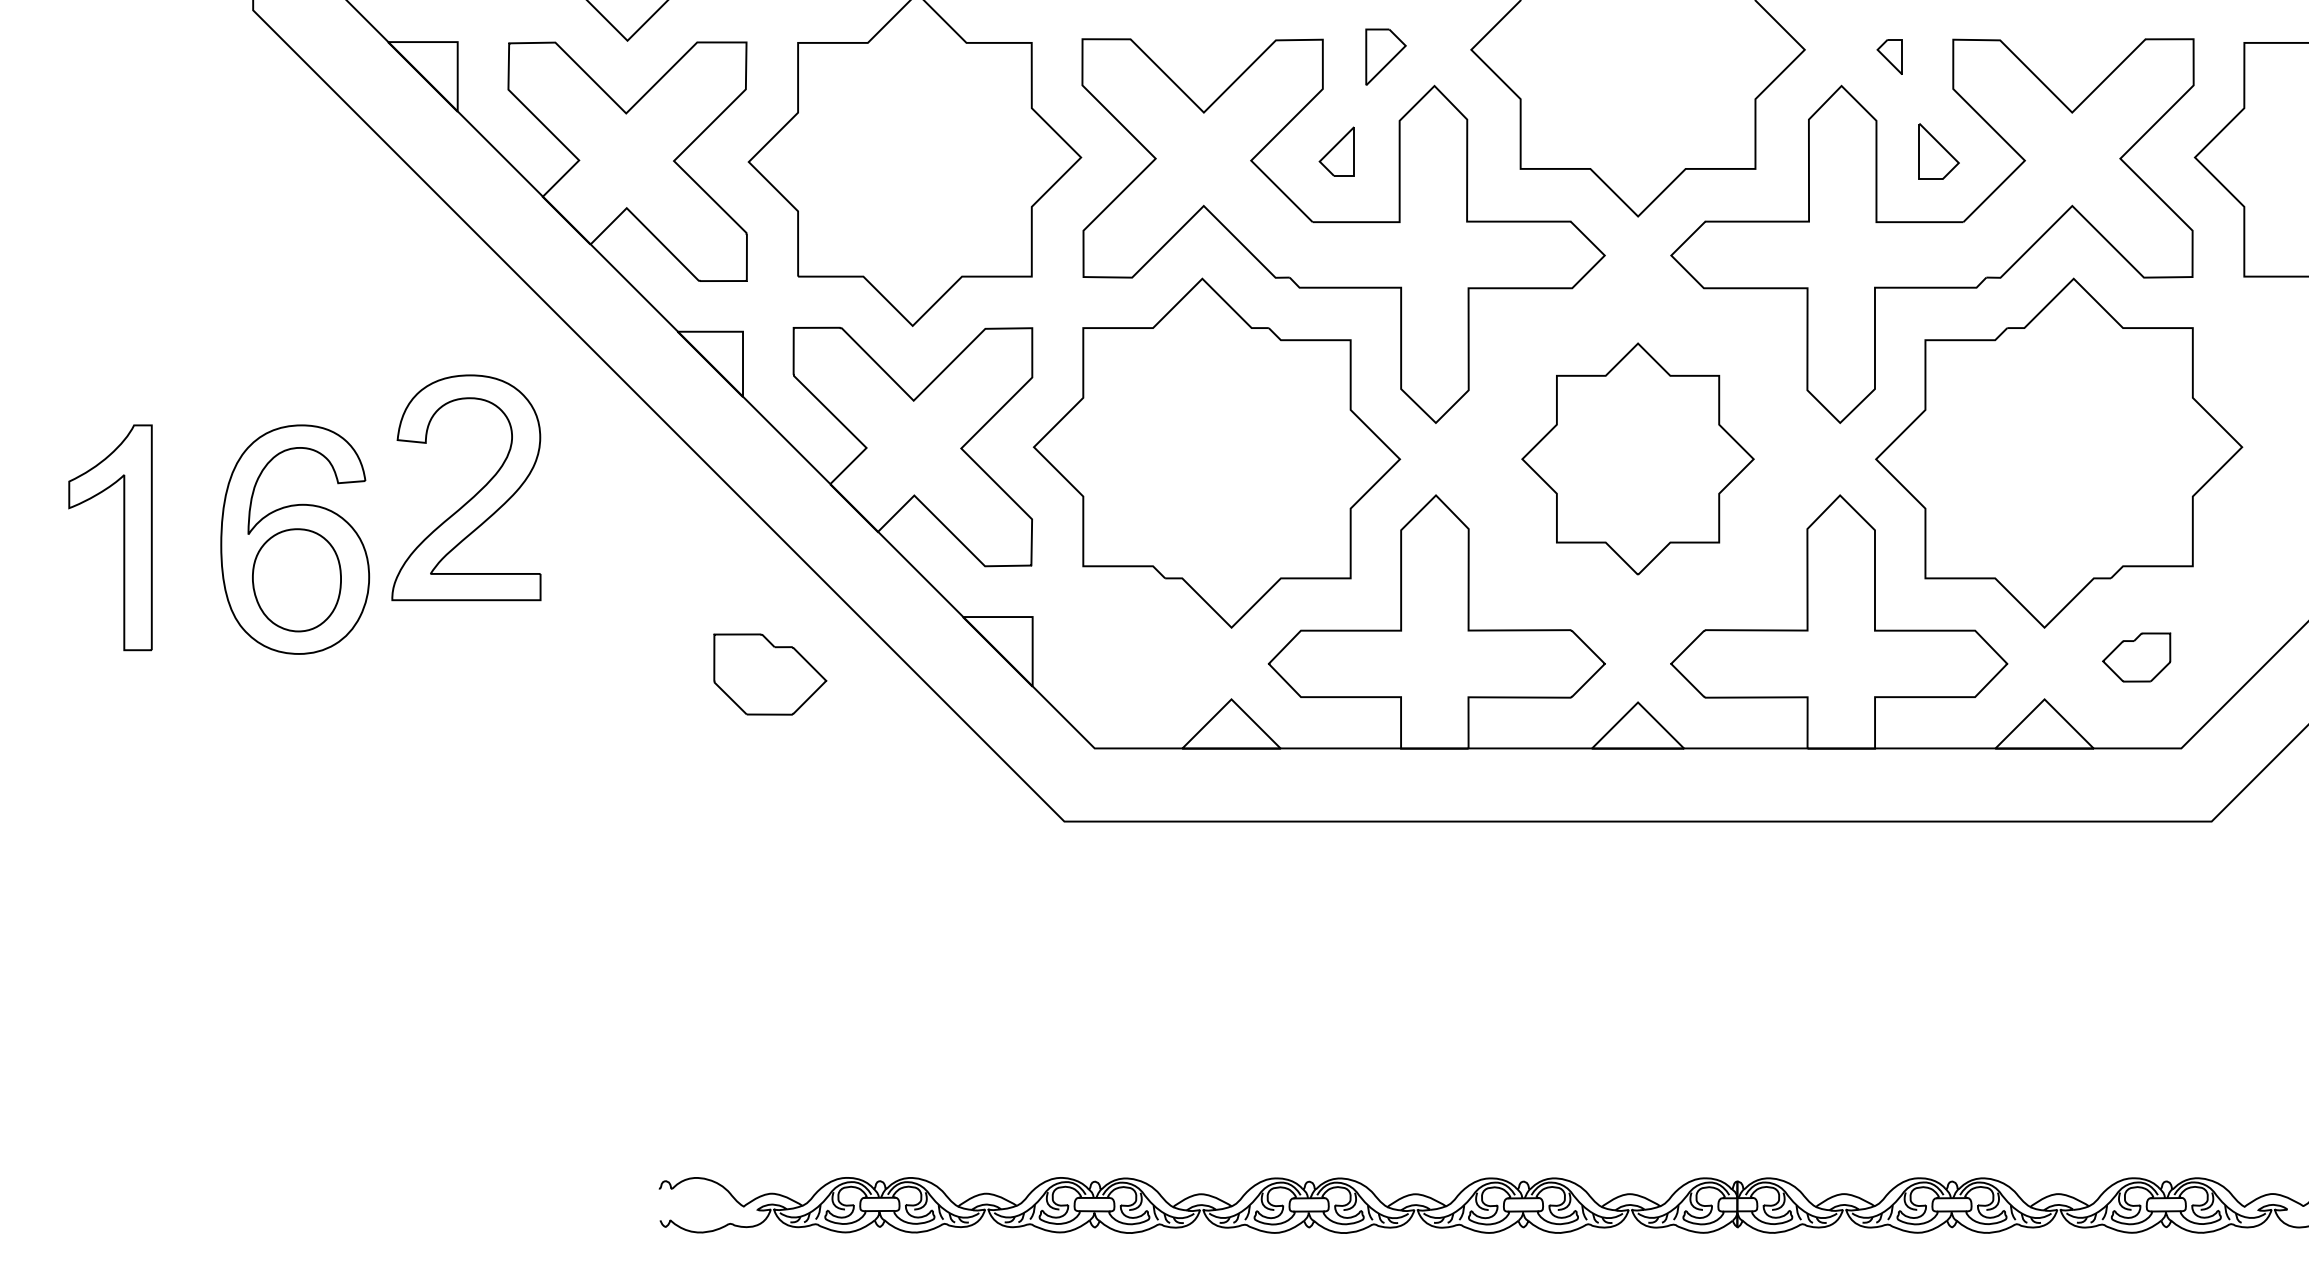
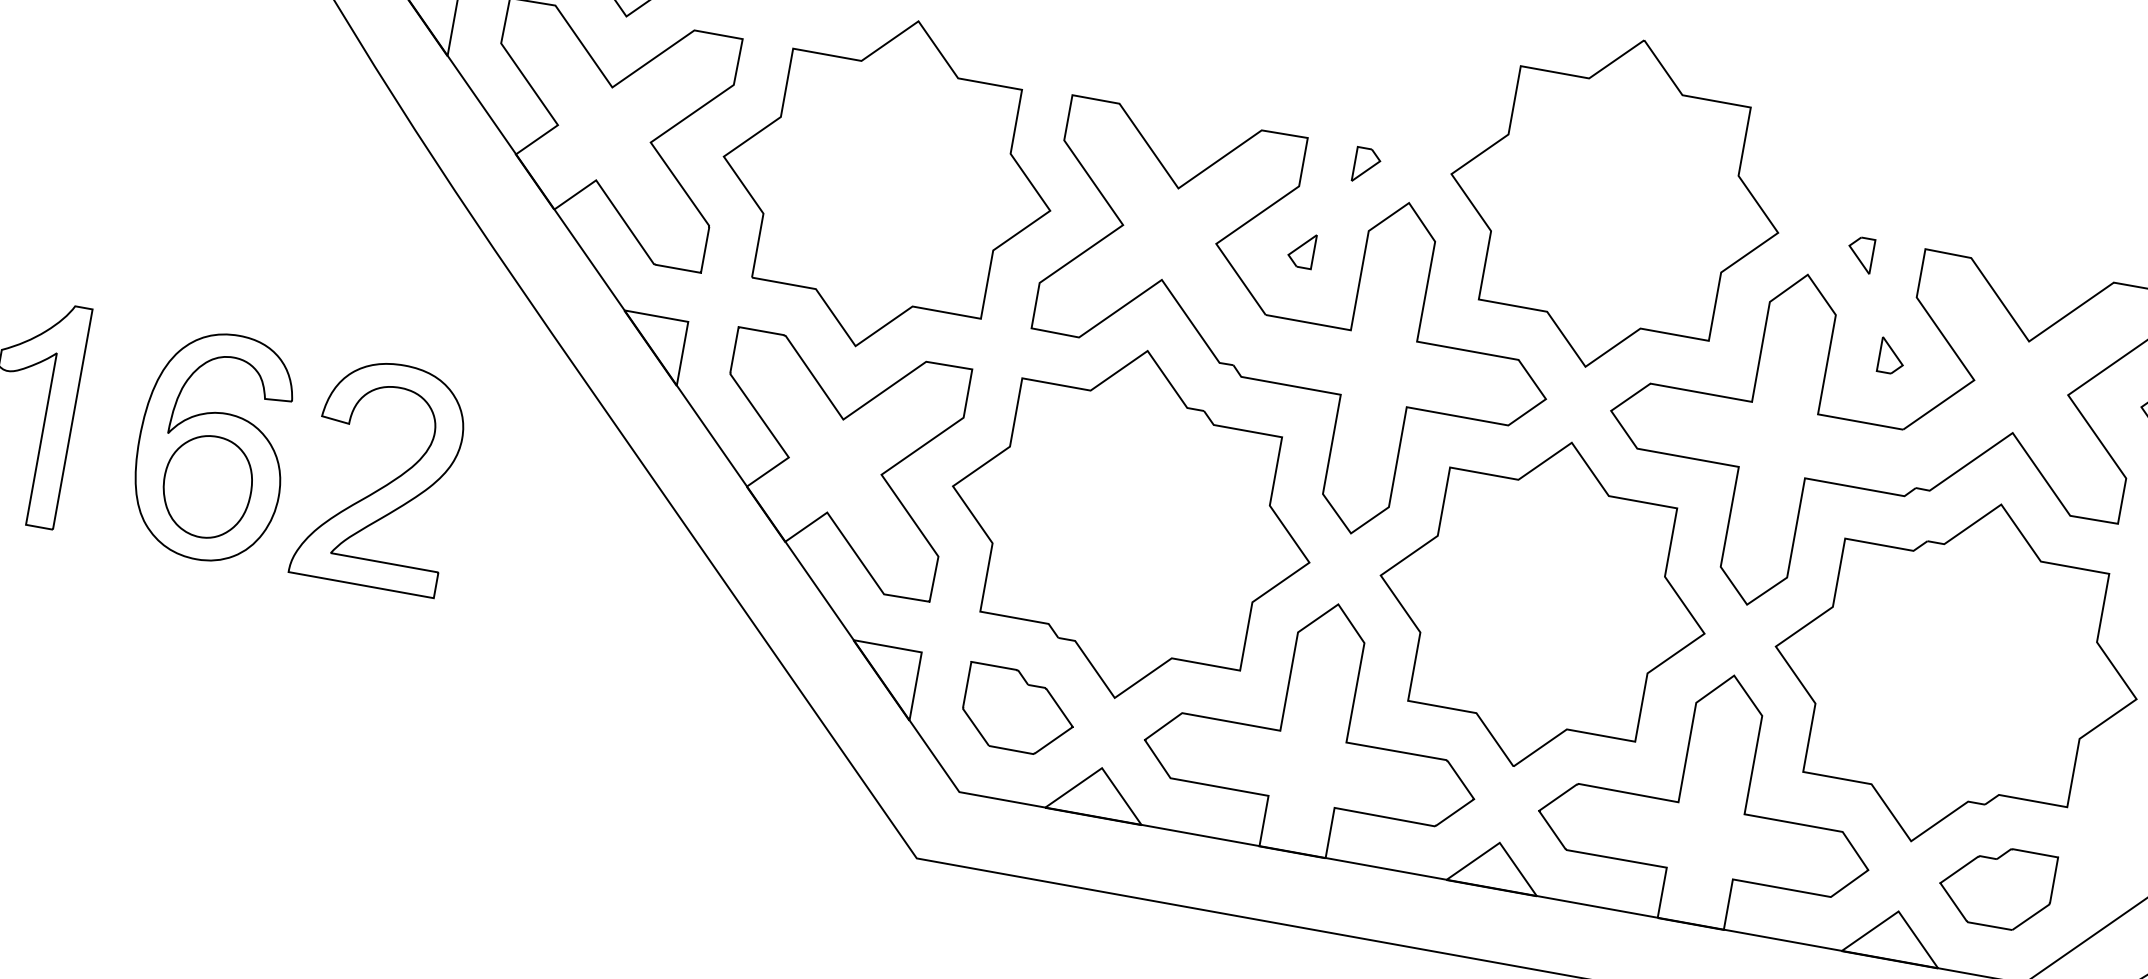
part: (1386, 56) -> (1367, 165), size x0.62
part: (1336, 151) -> (1301, 249), size x0.71
part: (1939, 151) -> (1892, 356), size x0.62
part: (1637, 458) -> (1542, 603), size x1.43
part: (474, 494) -> (387, 482), moved
part: (2136, 657) -> (1996, 886), size x1.67
part: (770, 674) -> (1019, 710), moved

